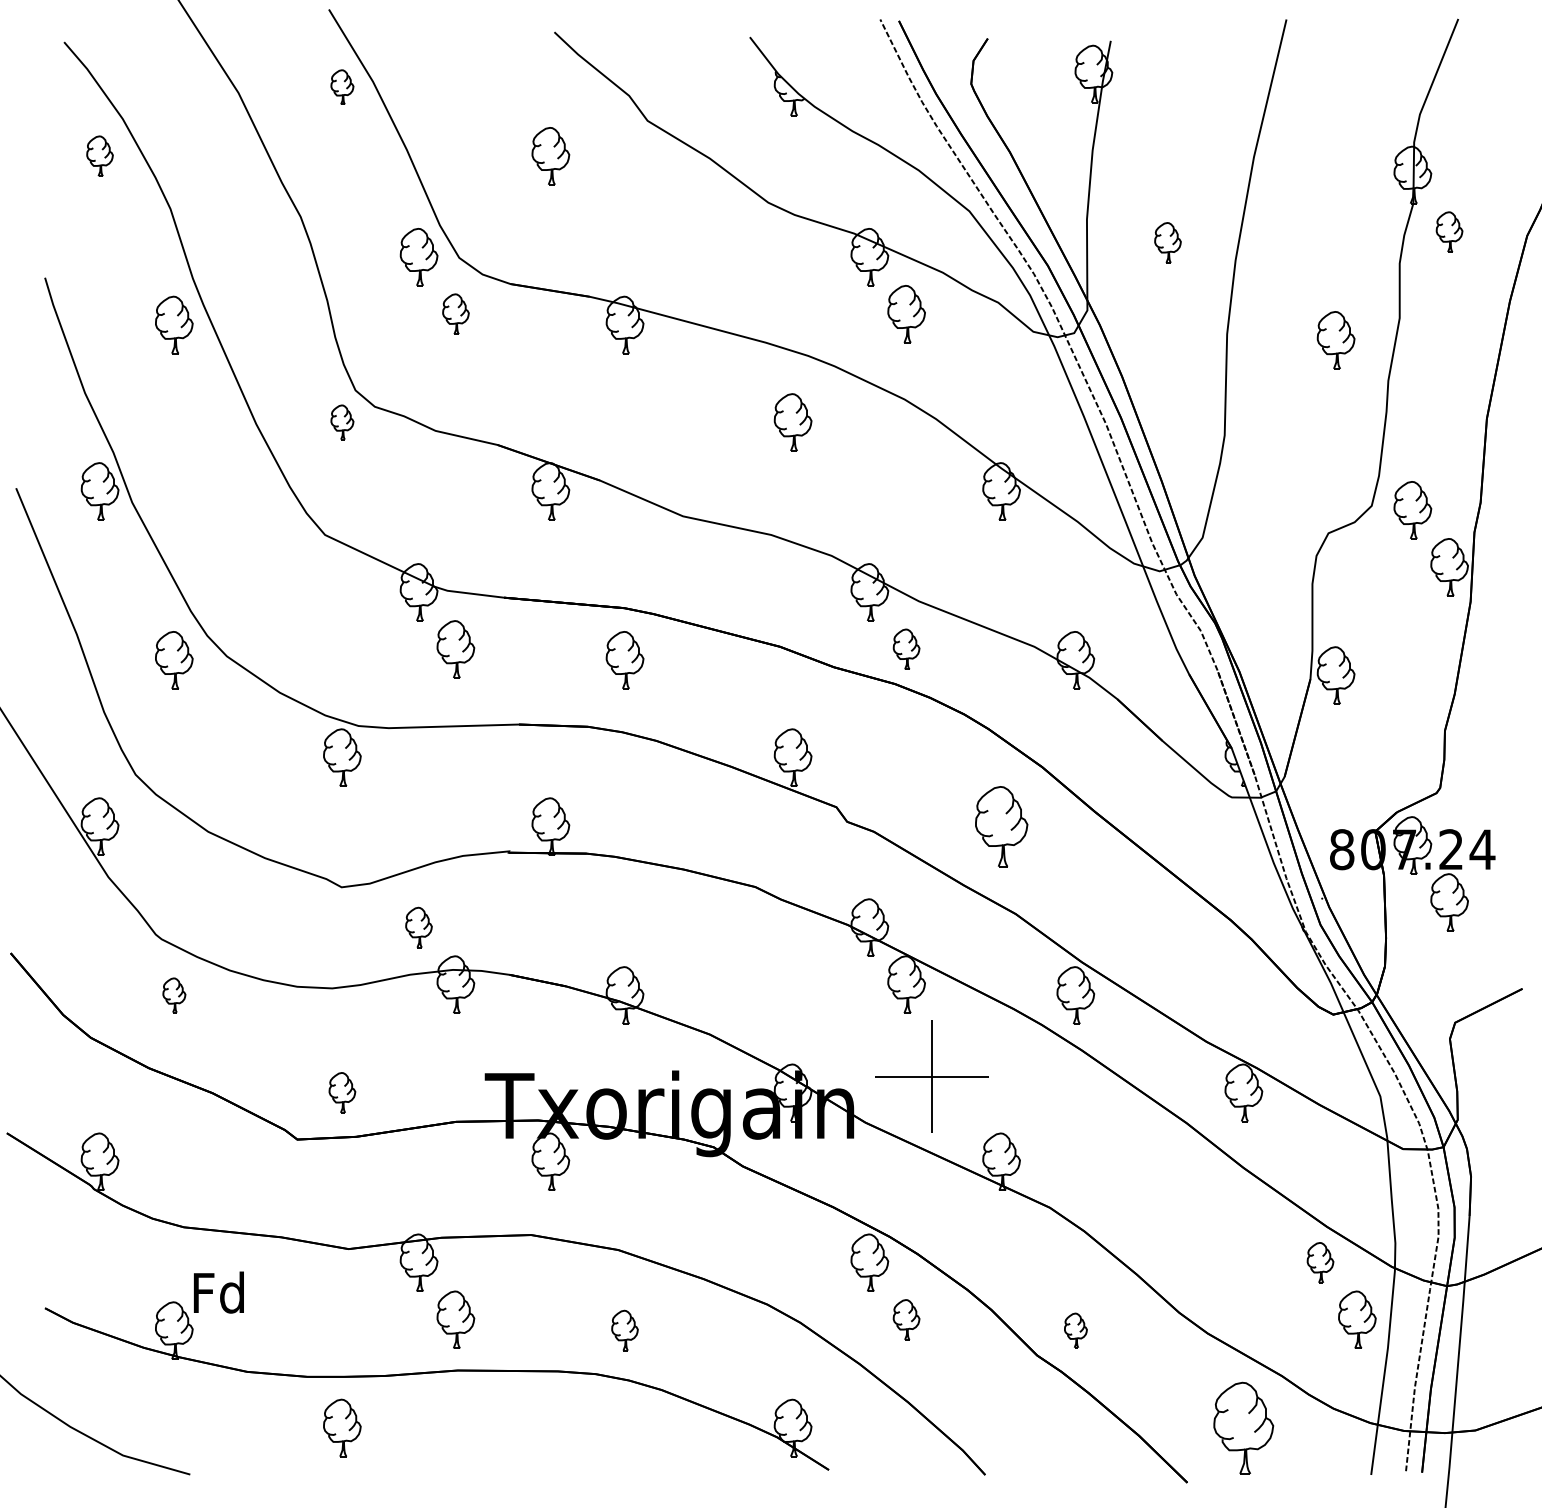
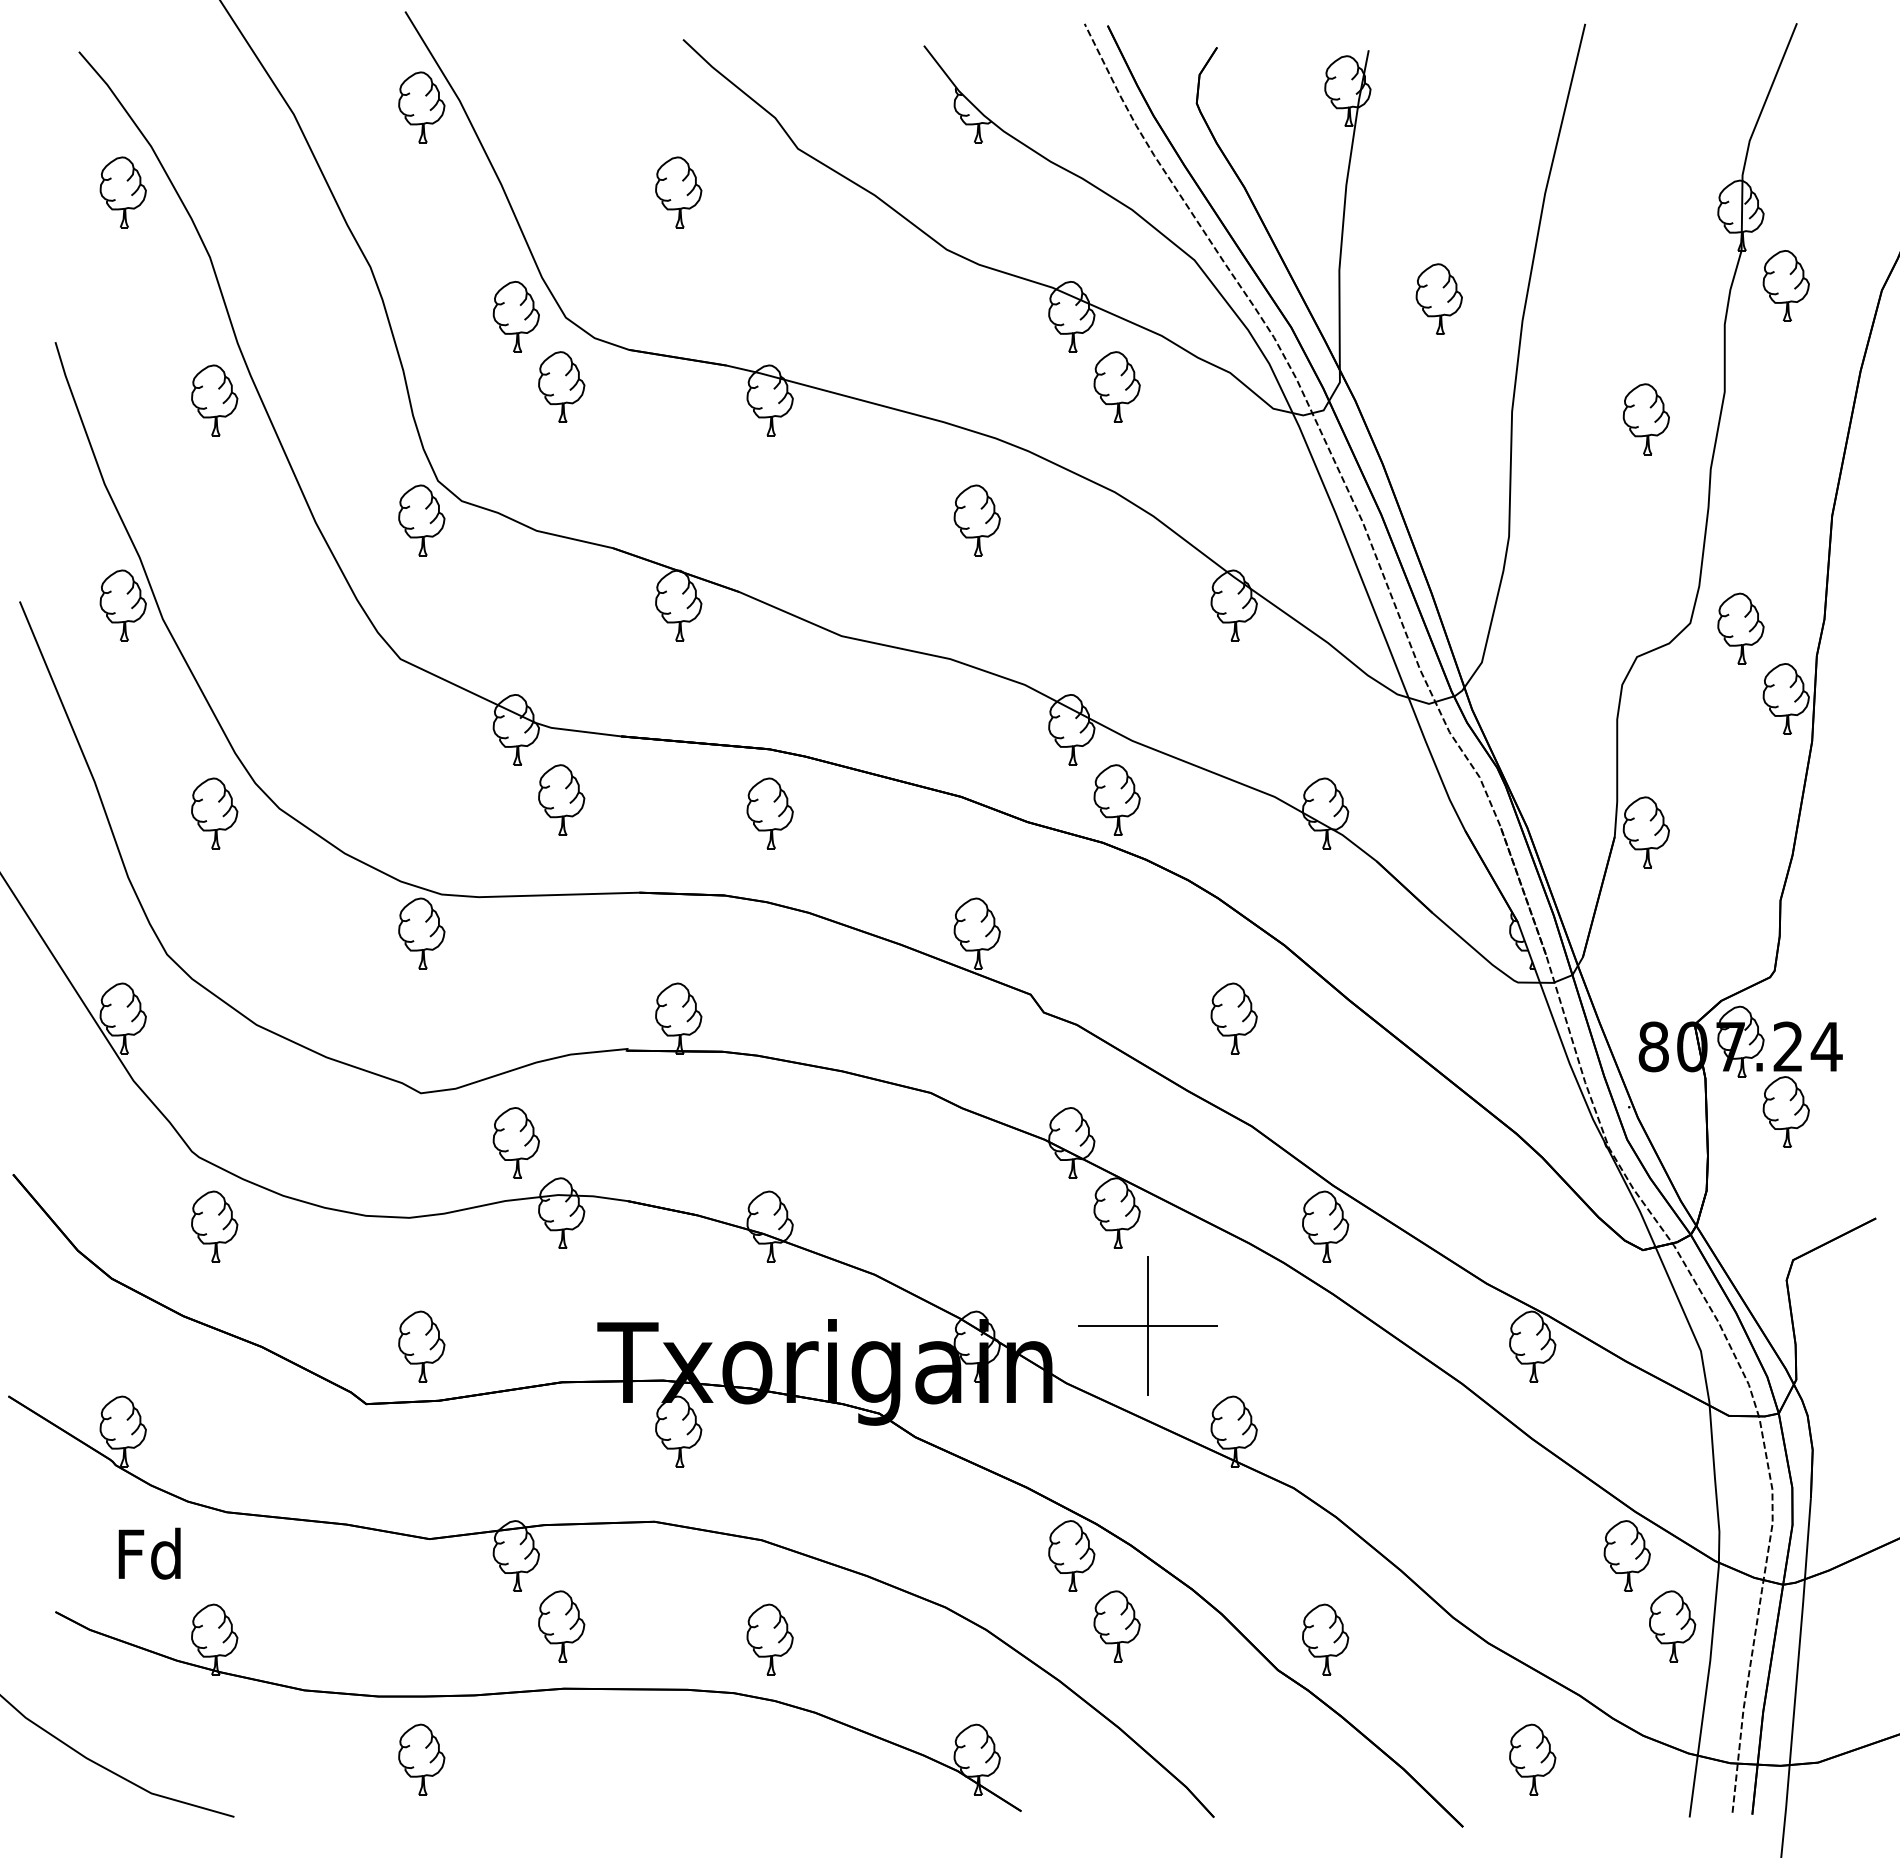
part: (342, 87) -> (421, 107), size x1.67
part: (99, 156) -> (122, 192), size x1.43
part: (1449, 231) -> (1785, 285), size x1.43
part: (1167, 242) -> (1438, 298), size x1.43
part: (455, 313) -> (561, 386), size x1.43
part: (342, 422) -> (421, 520), size x1.67
part: (906, 648) -> (1116, 799), size x1.43
part: (1001, 826) -> (1233, 1018), size x0.71
part: (418, 927) -> (515, 1142), size x1.43
part: (174, 995) -> (214, 1226), size x1.67
part: (342, 1092) -> (421, 1346), size x1.43
part: (1319, 1262) -> (1626, 1555), size x1.43
text: (218, 1292) -> (149, 1553), moved
part: (906, 1320) -> (1116, 1626), size x1.43
part: (624, 1330) -> (769, 1639), size x1.43
part: (1075, 1330) -> (1325, 1639), size x1.67
part: (1243, 1427) -> (1532, 1759), size x0.62

